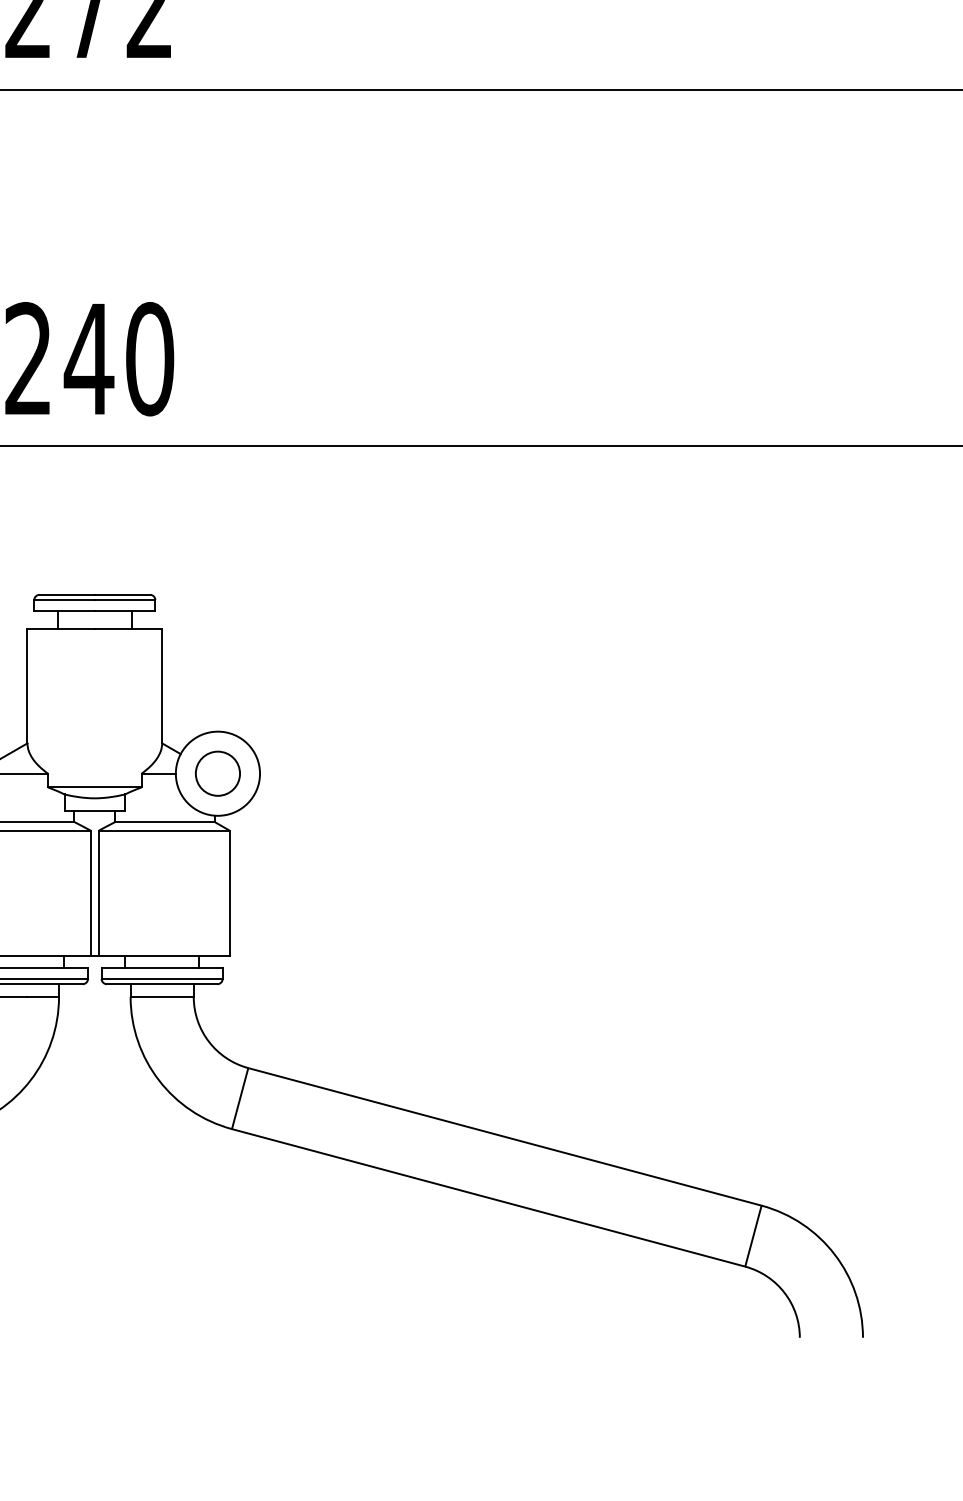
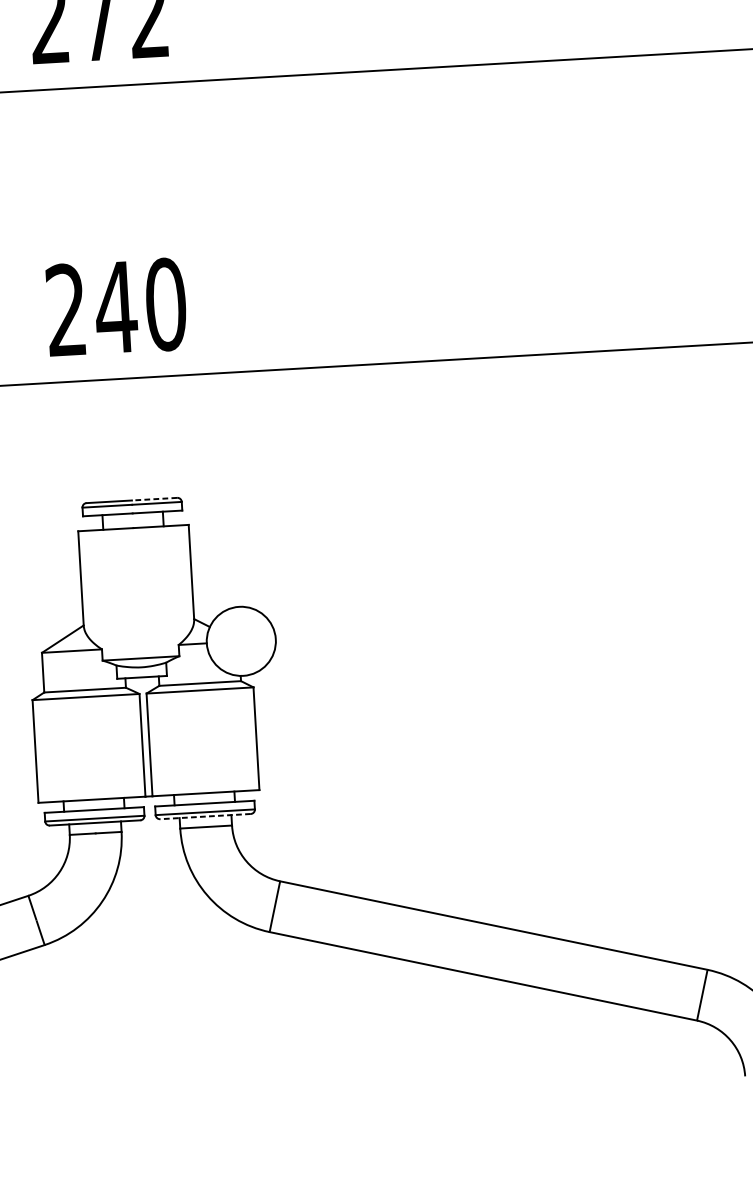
line: (122, 594) -> (154, 498), solid -> dashed
circle: (217, 773) -> (240, 641), removed
line: (161, 984) -> (205, 816), solid -> dashed

